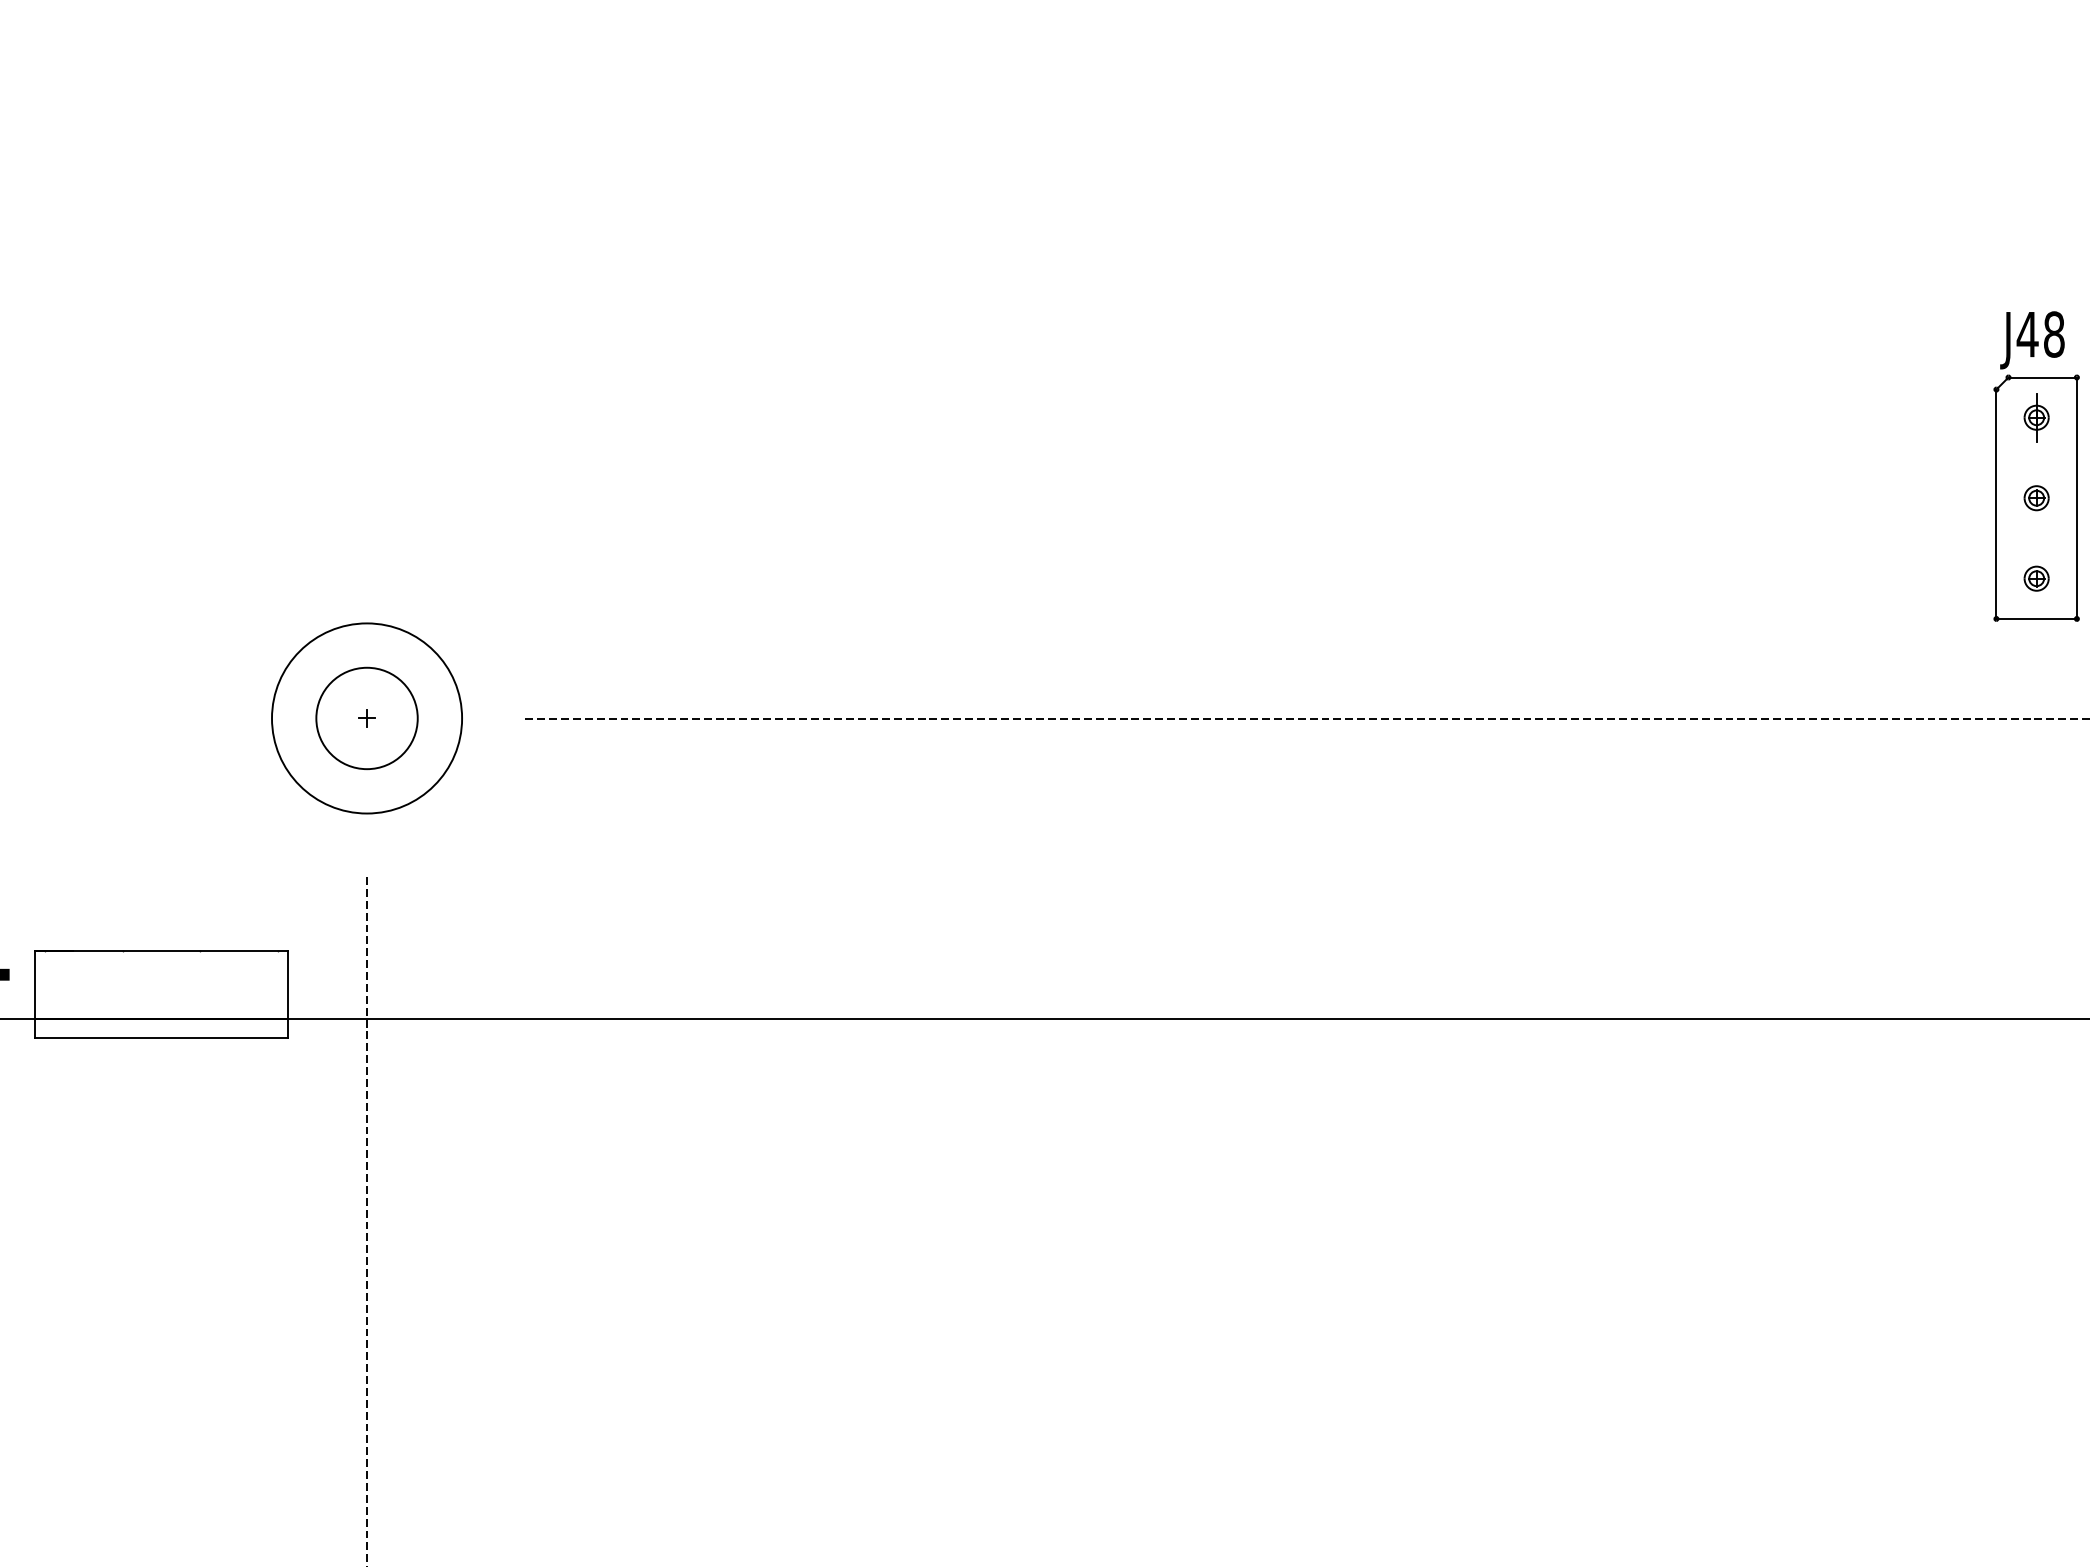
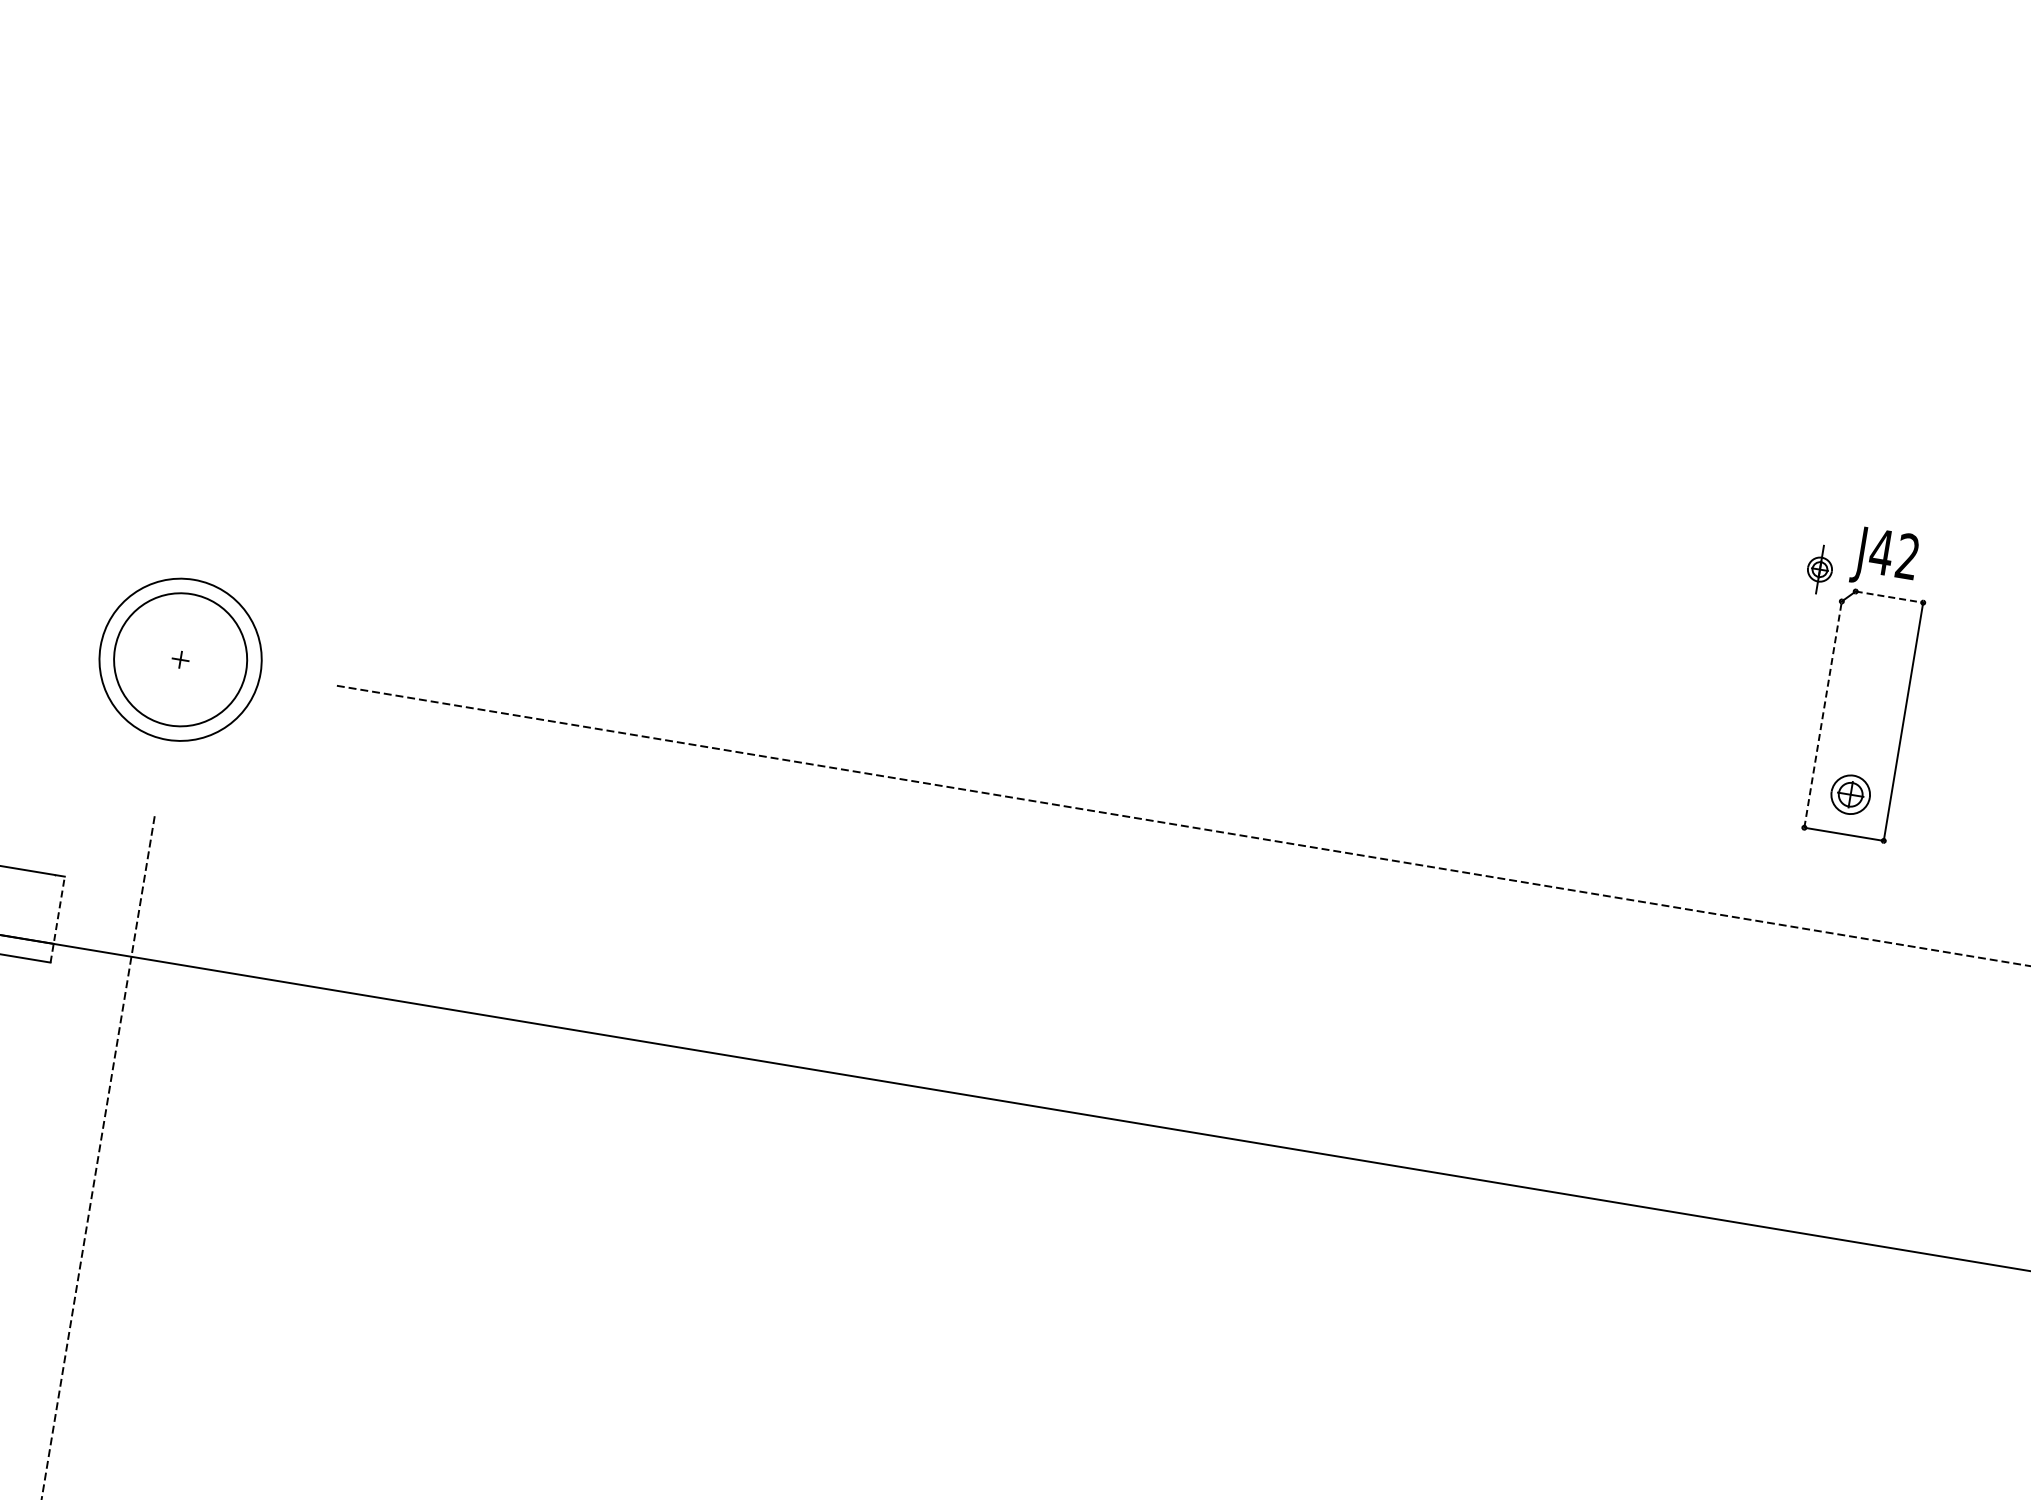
text: (2054, 334) -> (1908, 556), J48 -> J42
line: (2043, 377) -> (1890, 597), solid -> dashed
part: (2036, 417) -> (1819, 569), moved
part: (2036, 498) -> (1863, 715), removed
line: (1996, 504) -> (1823, 714), solid -> dashed
part: (2036, 578) -> (1850, 794), size x1.6
circle: (366, 718) -> (180, 659), size x1.6
circle: (367, 718) -> (181, 659), size x0.7
line: (288, 994) -> (58, 919), solid -> dashed

